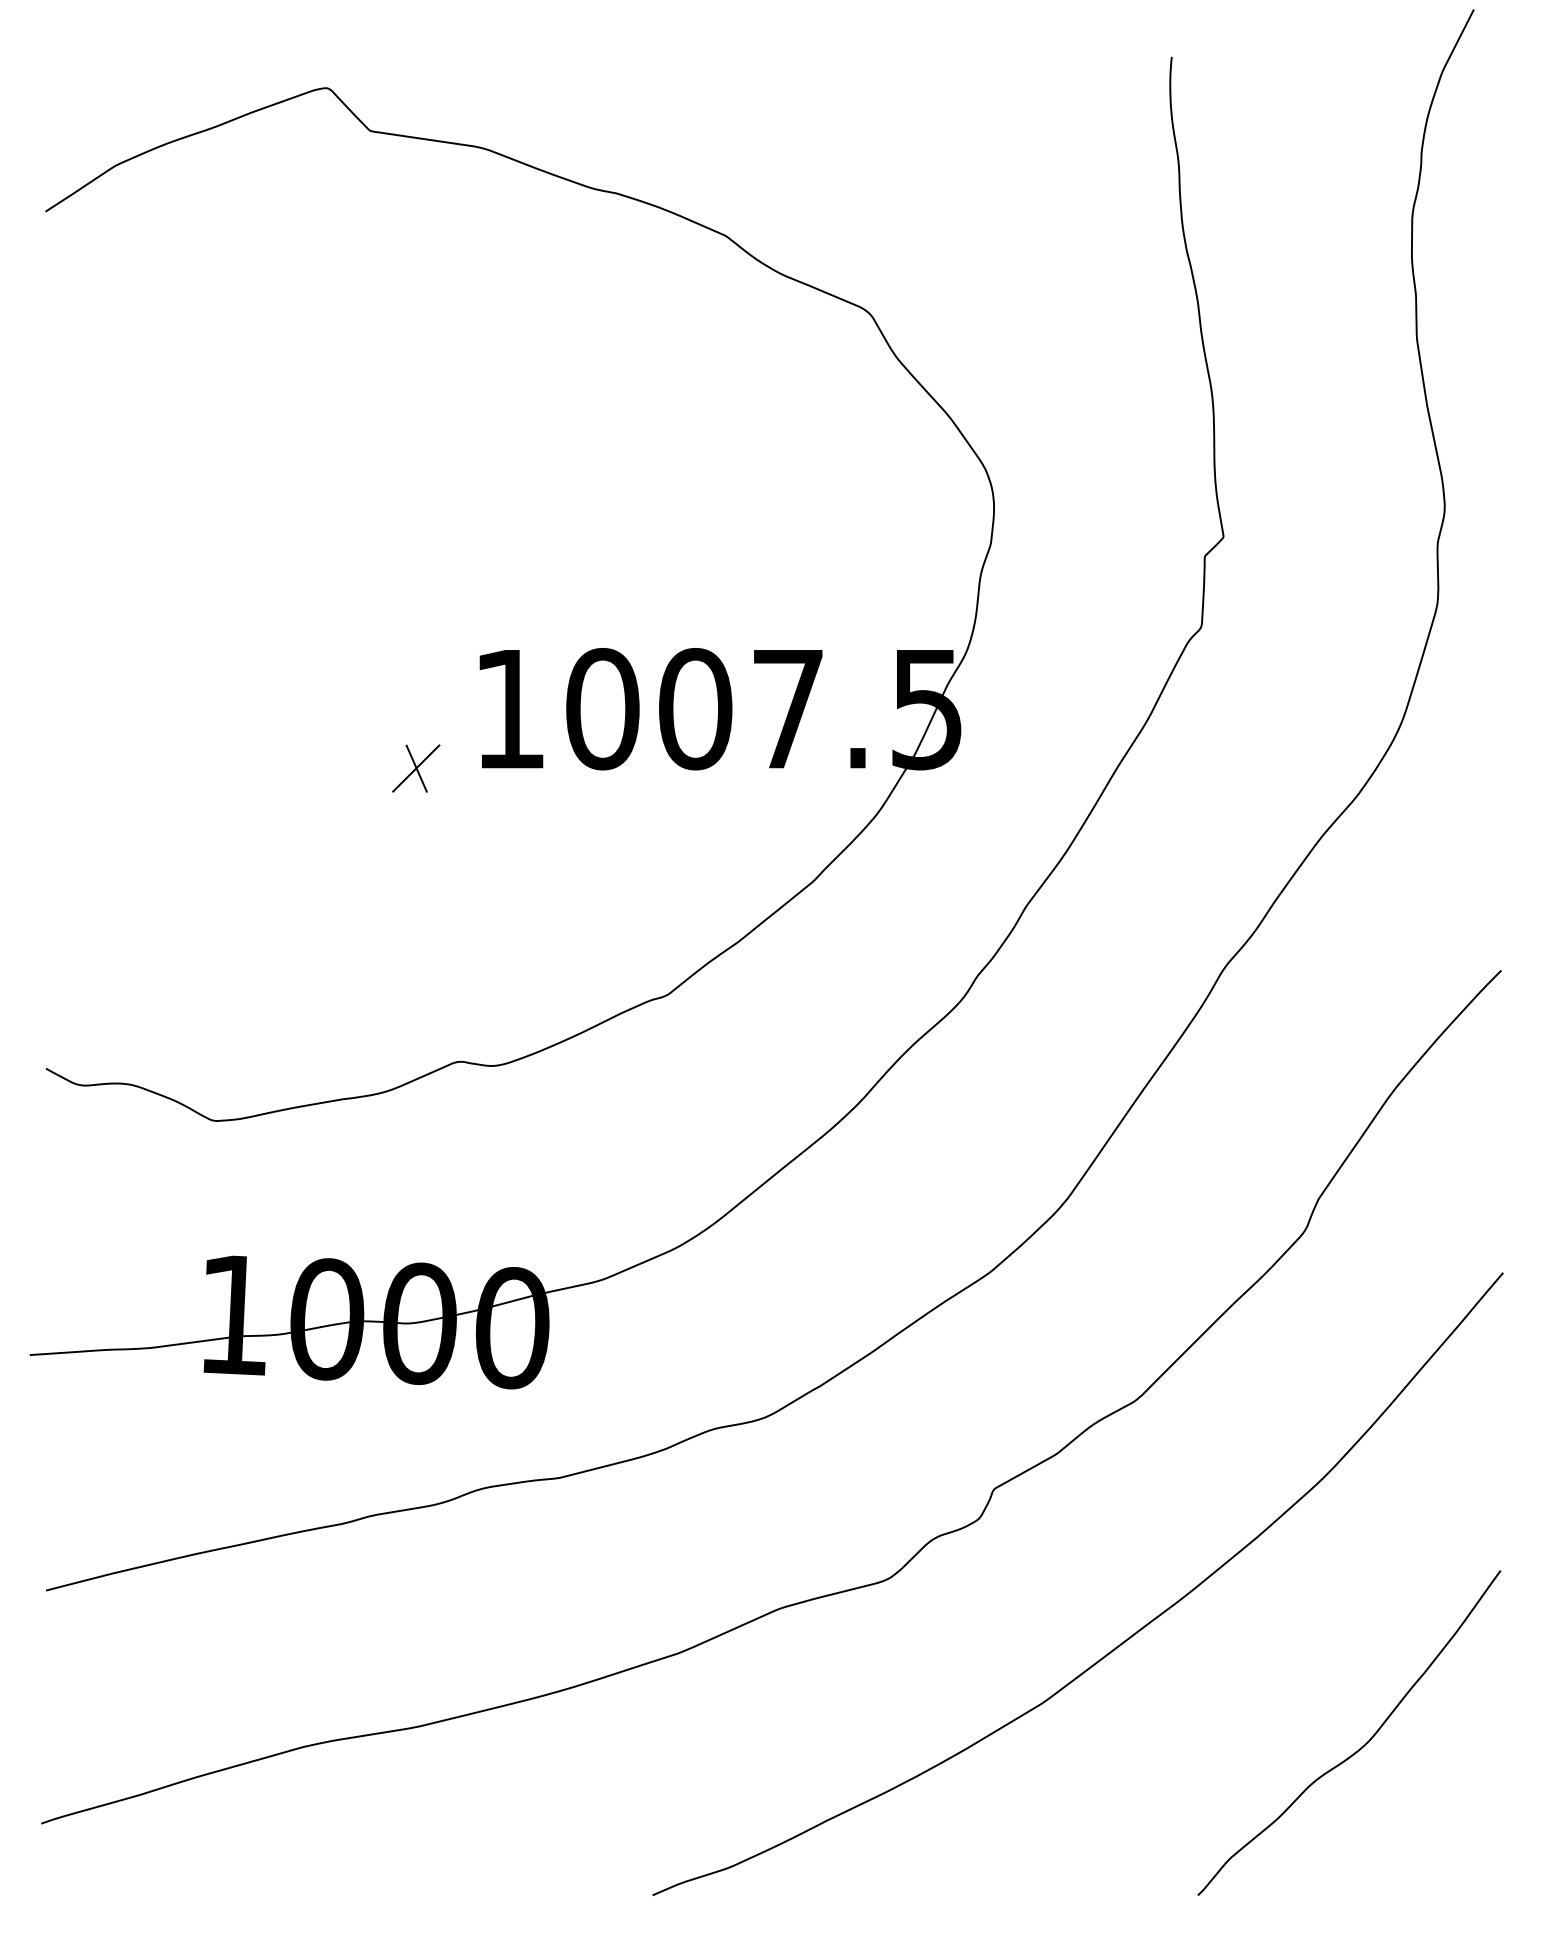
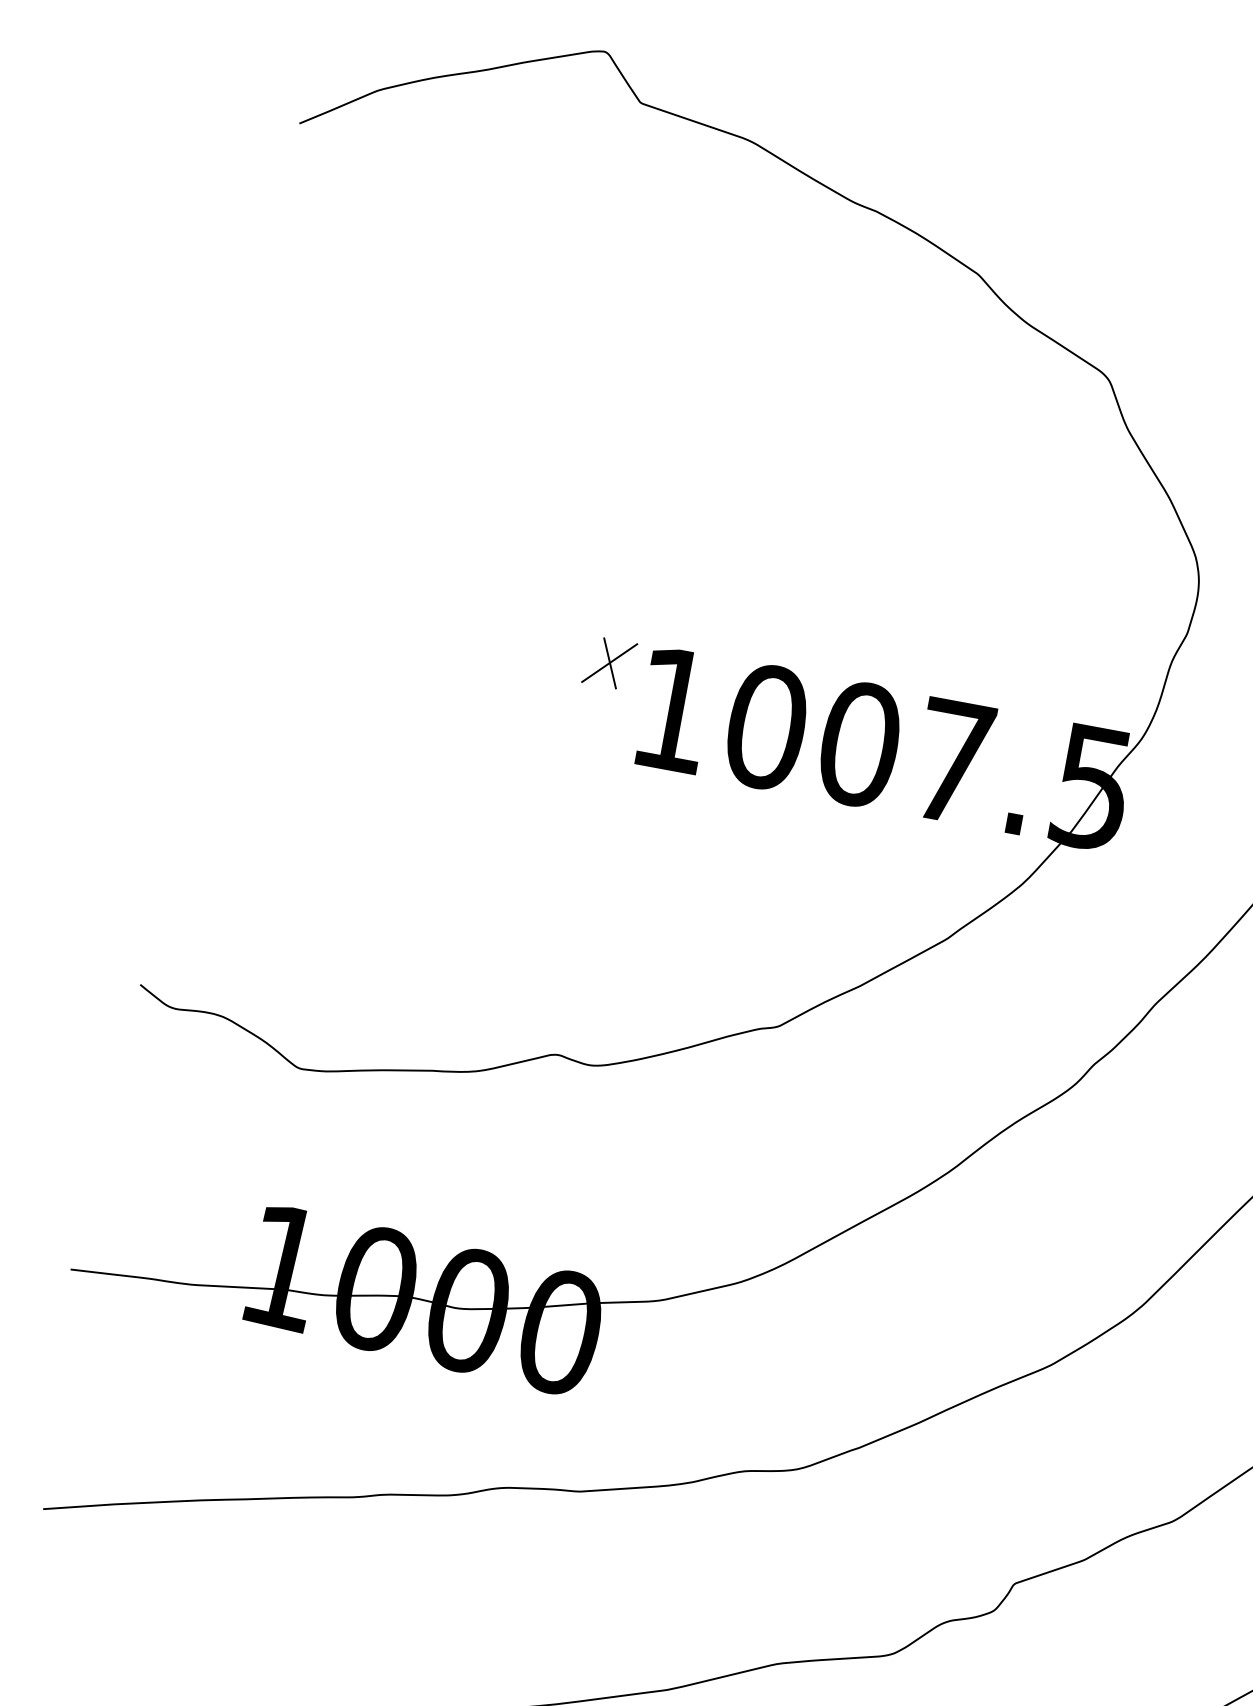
part: (416, 768) -> (609, 663), moved

